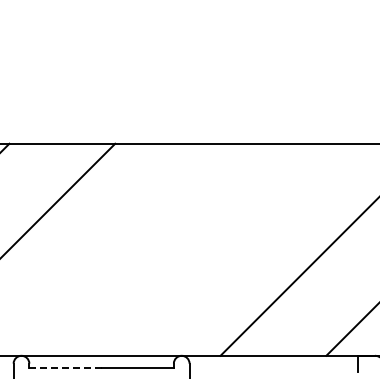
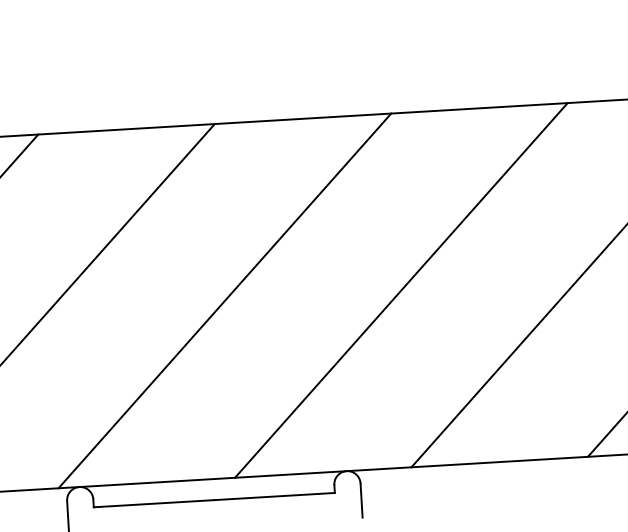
line: (114, 249) -> (224, 300), added
line: (220, 249) -> (400, 289), added
line: (65, 368) -> (154, 503), dashed -> solid

